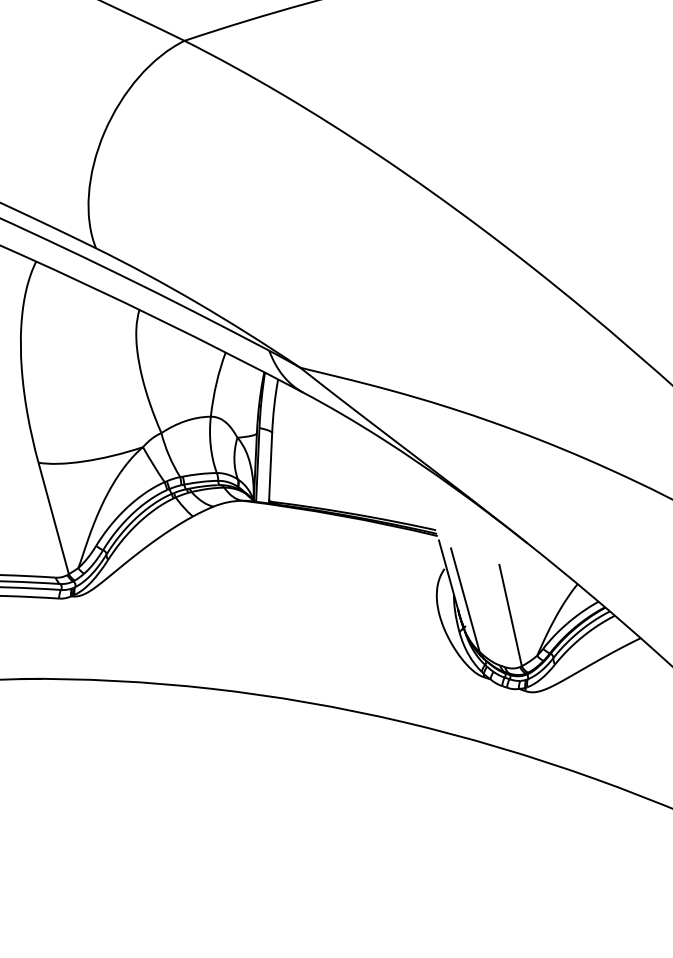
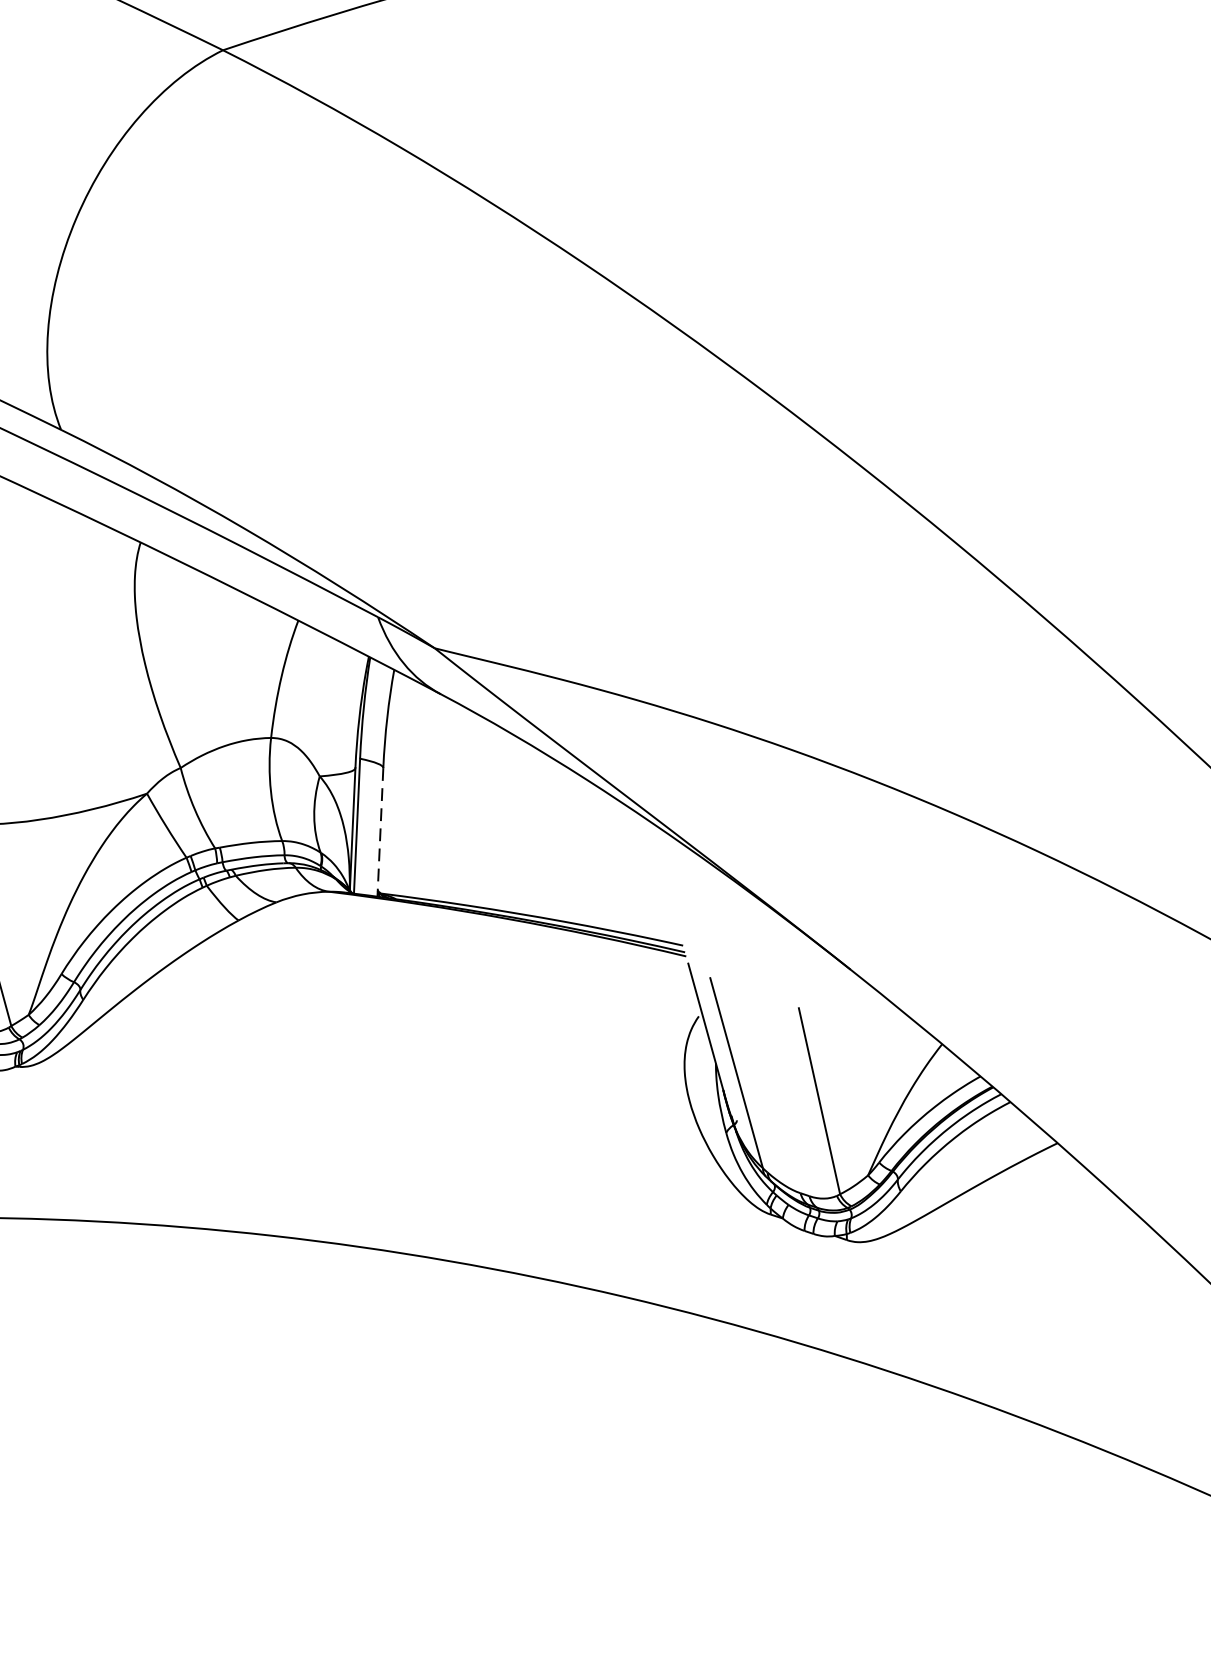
line: (270, 468) -> (380, 832), solid -> dashed

